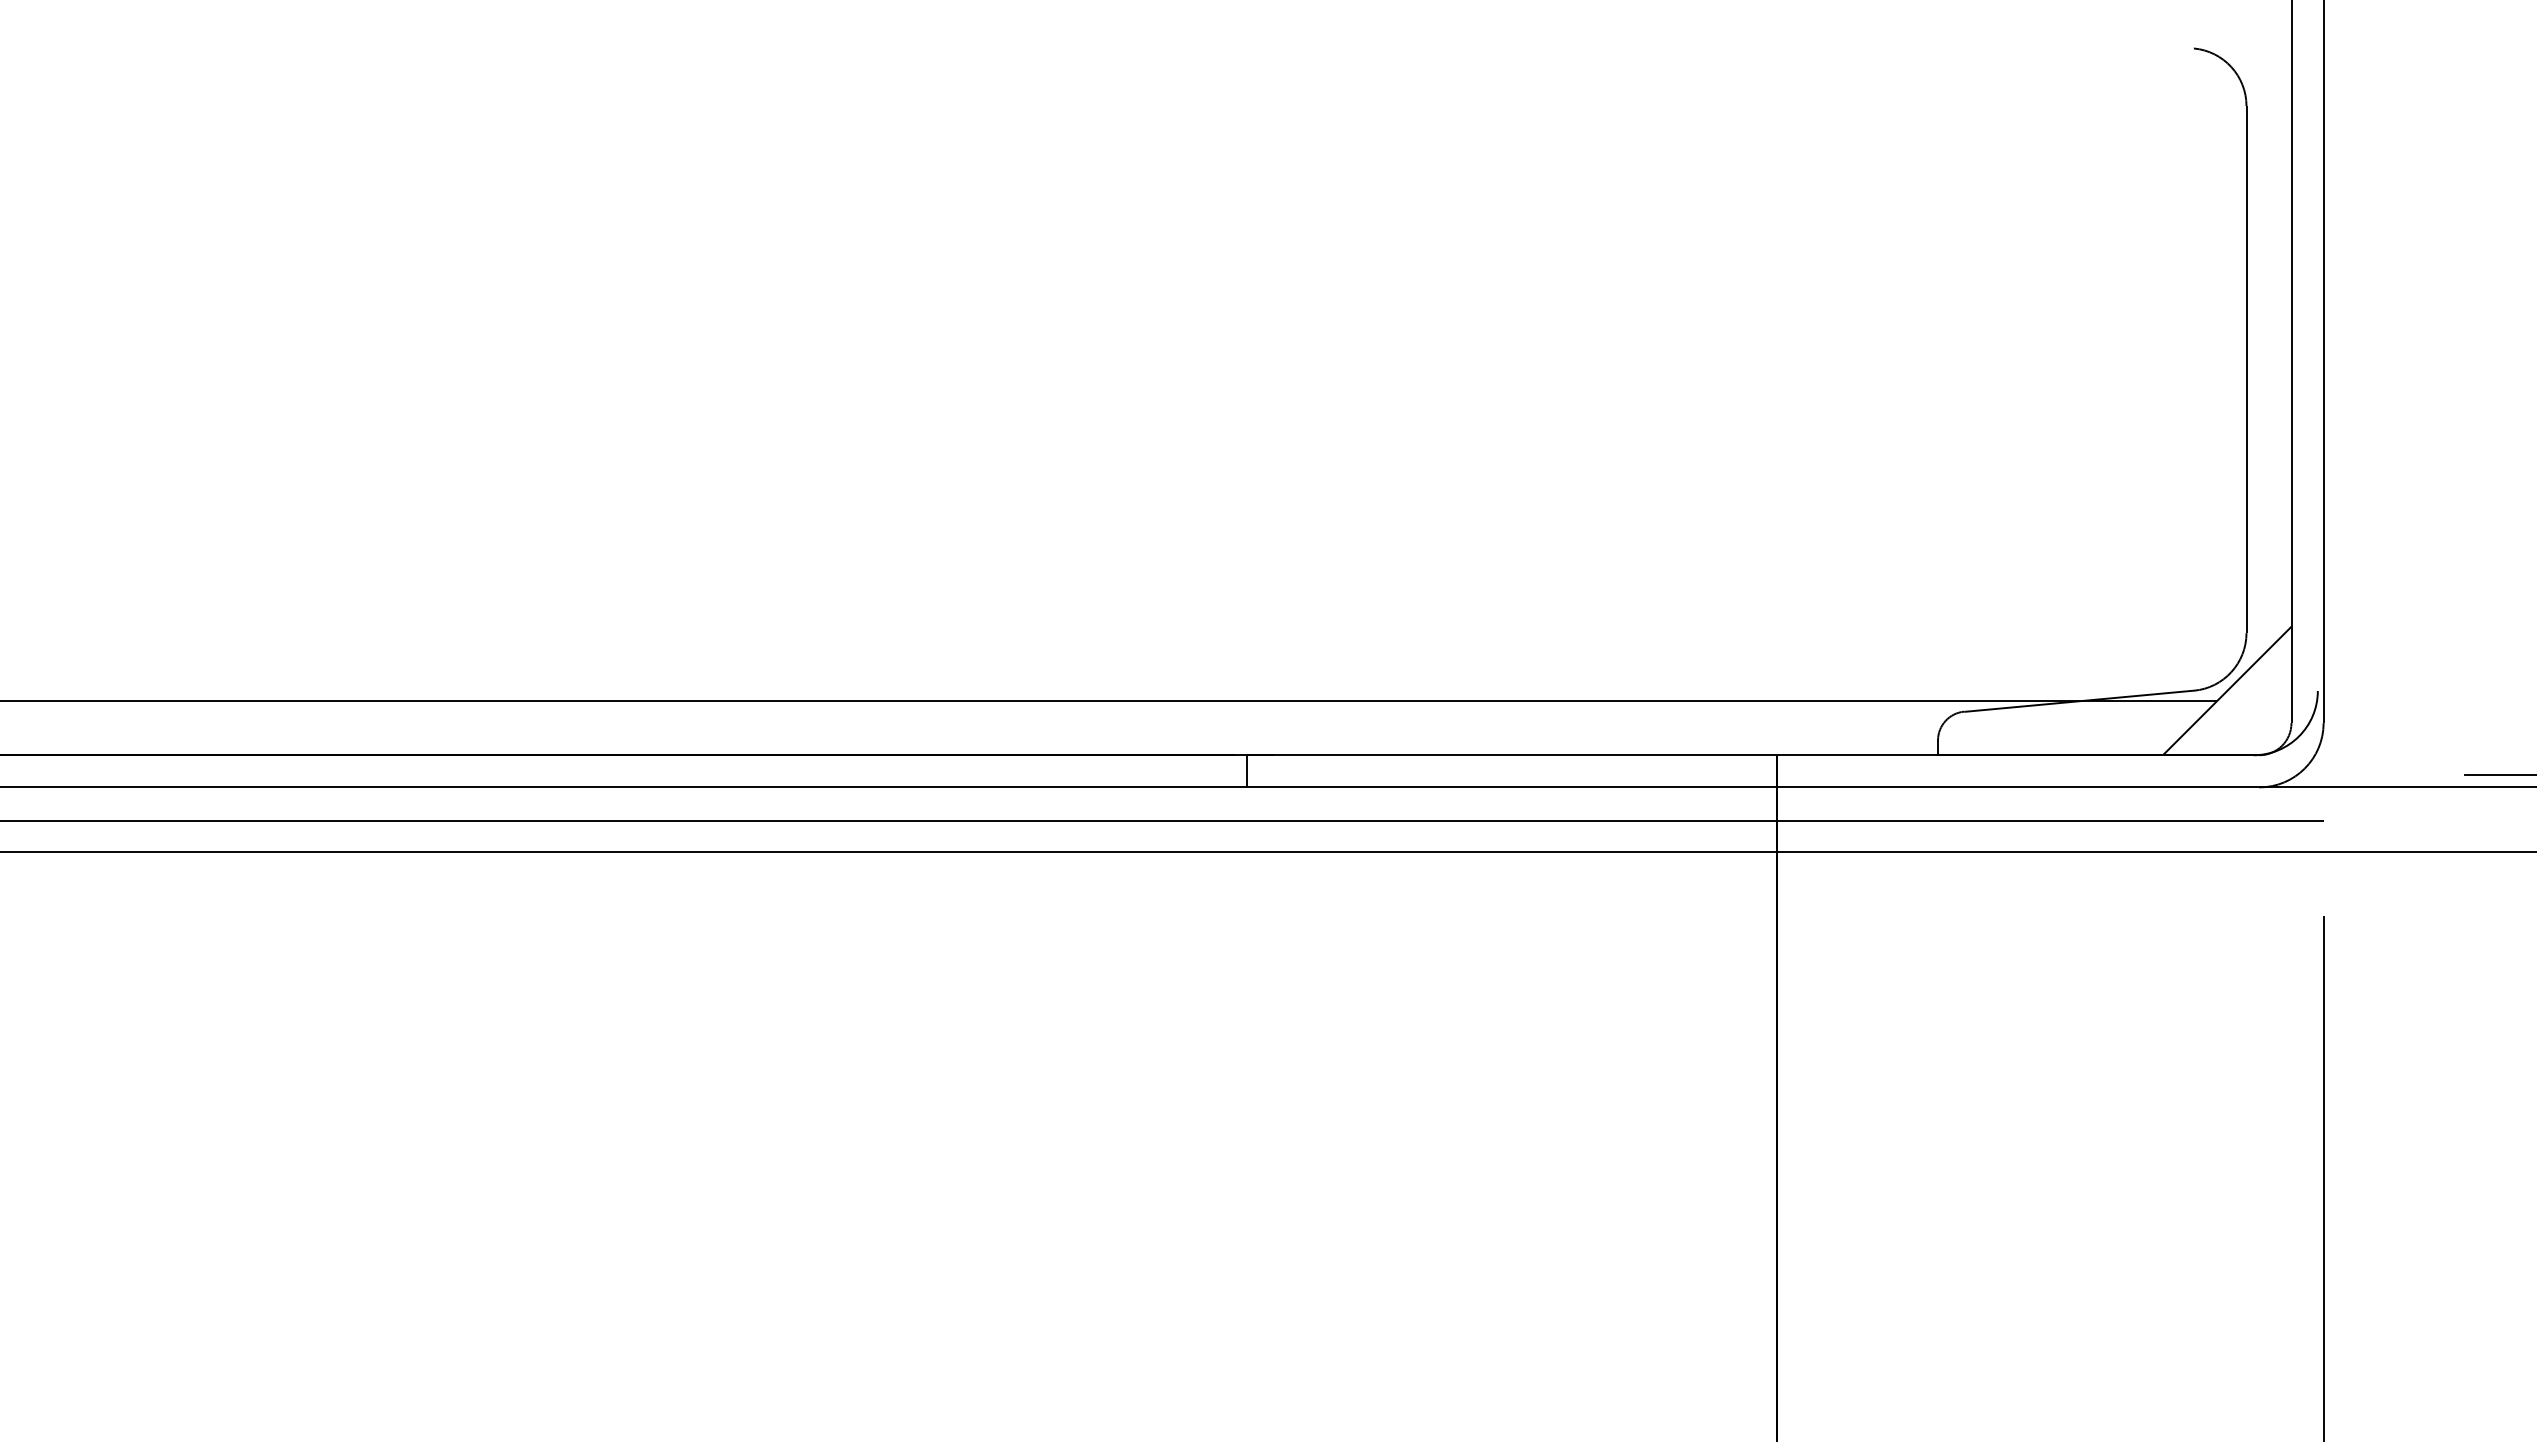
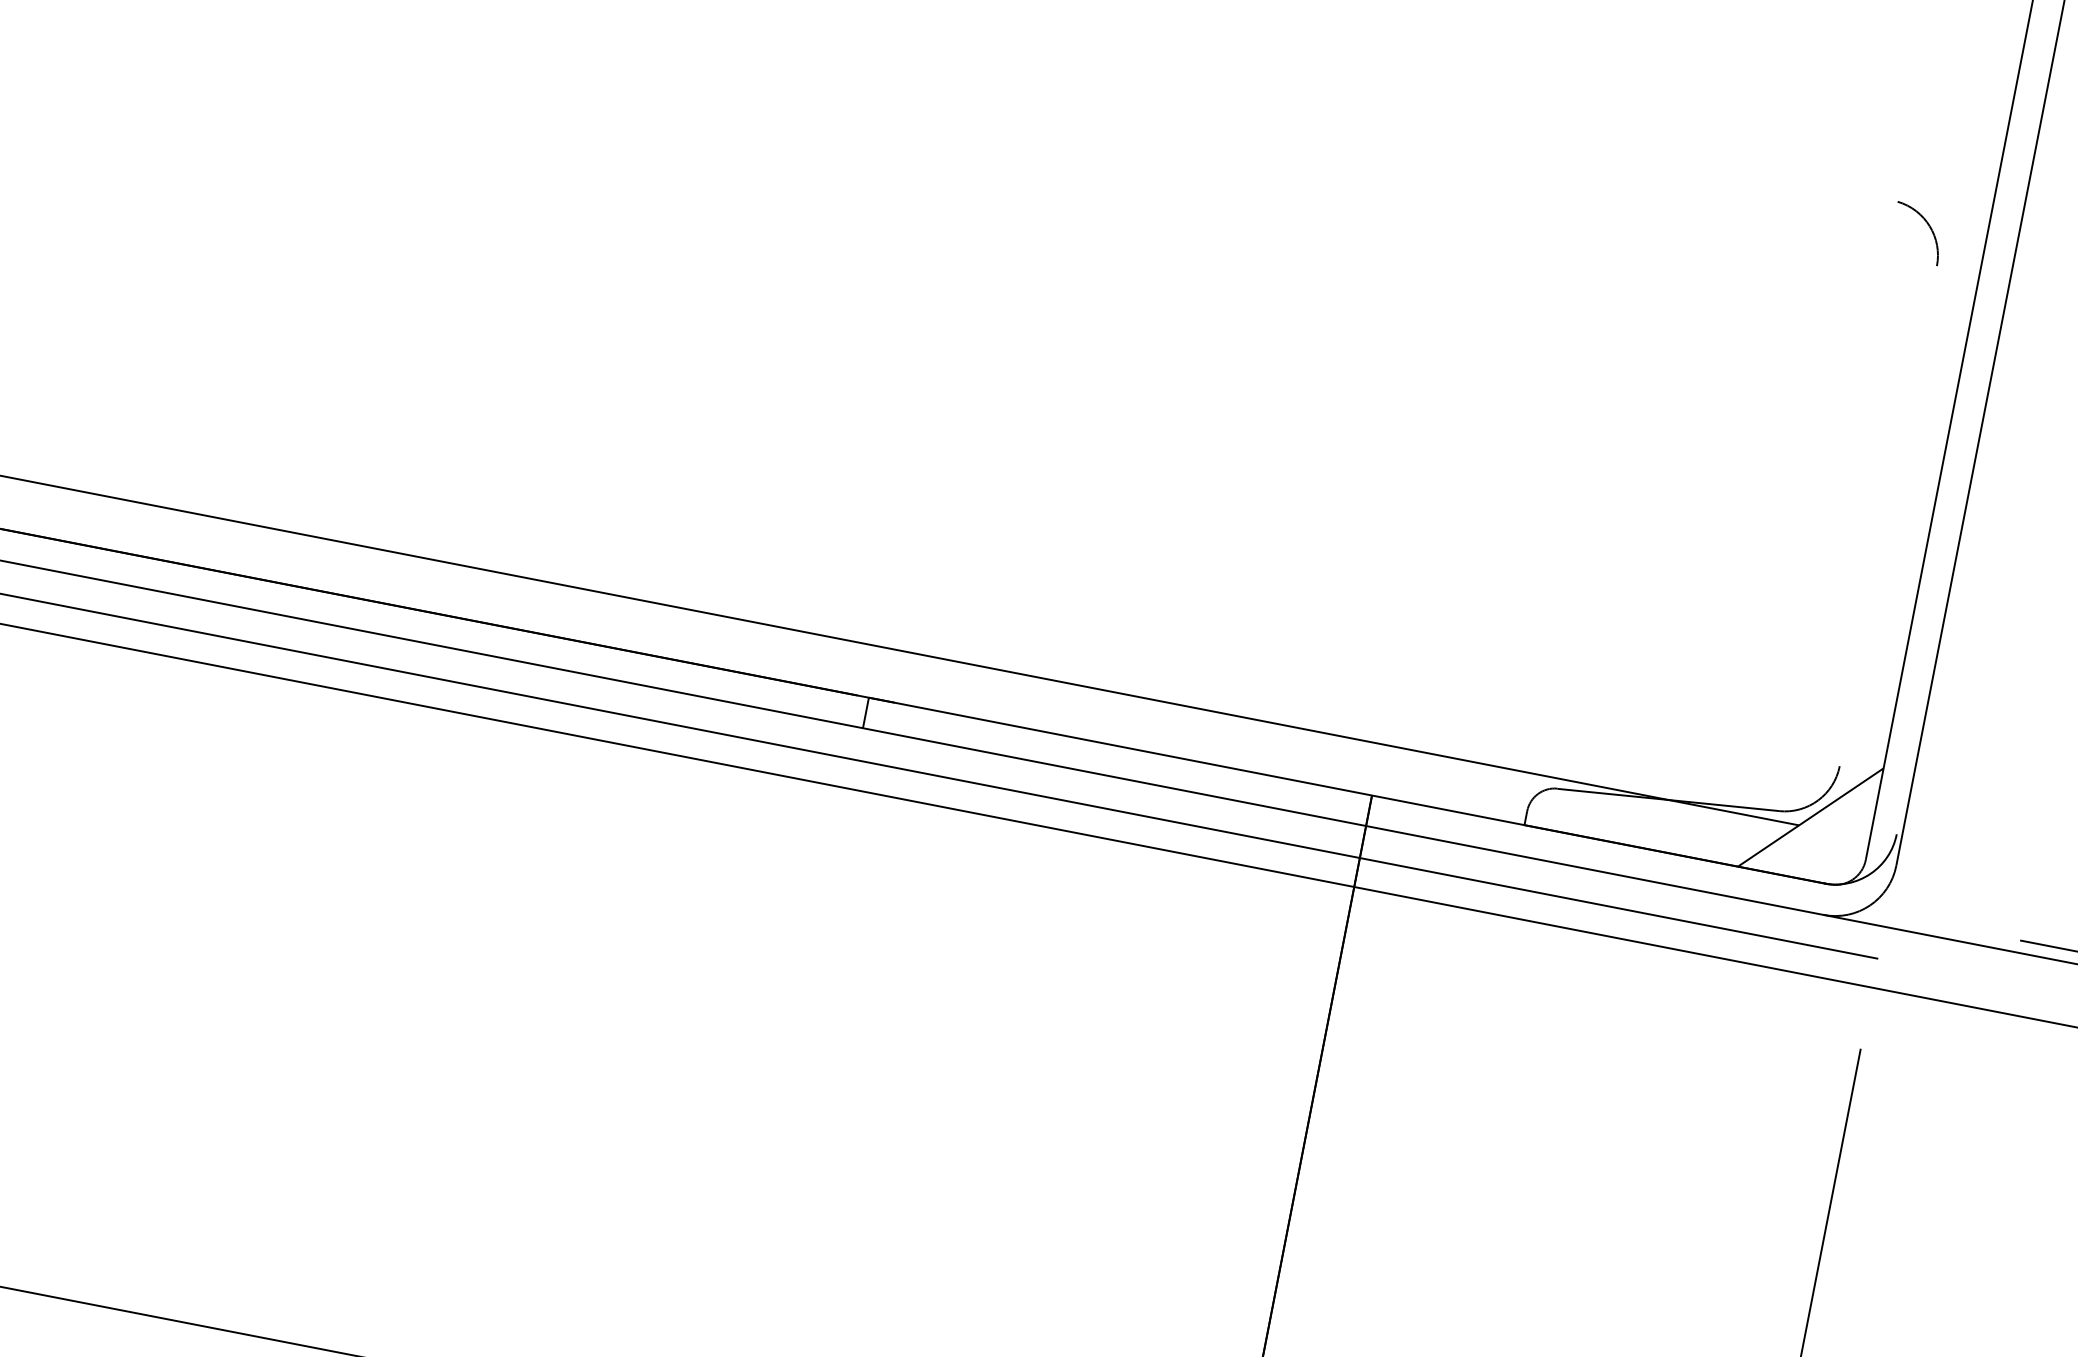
line: (2246, 369) -> (1888, 516), removed

